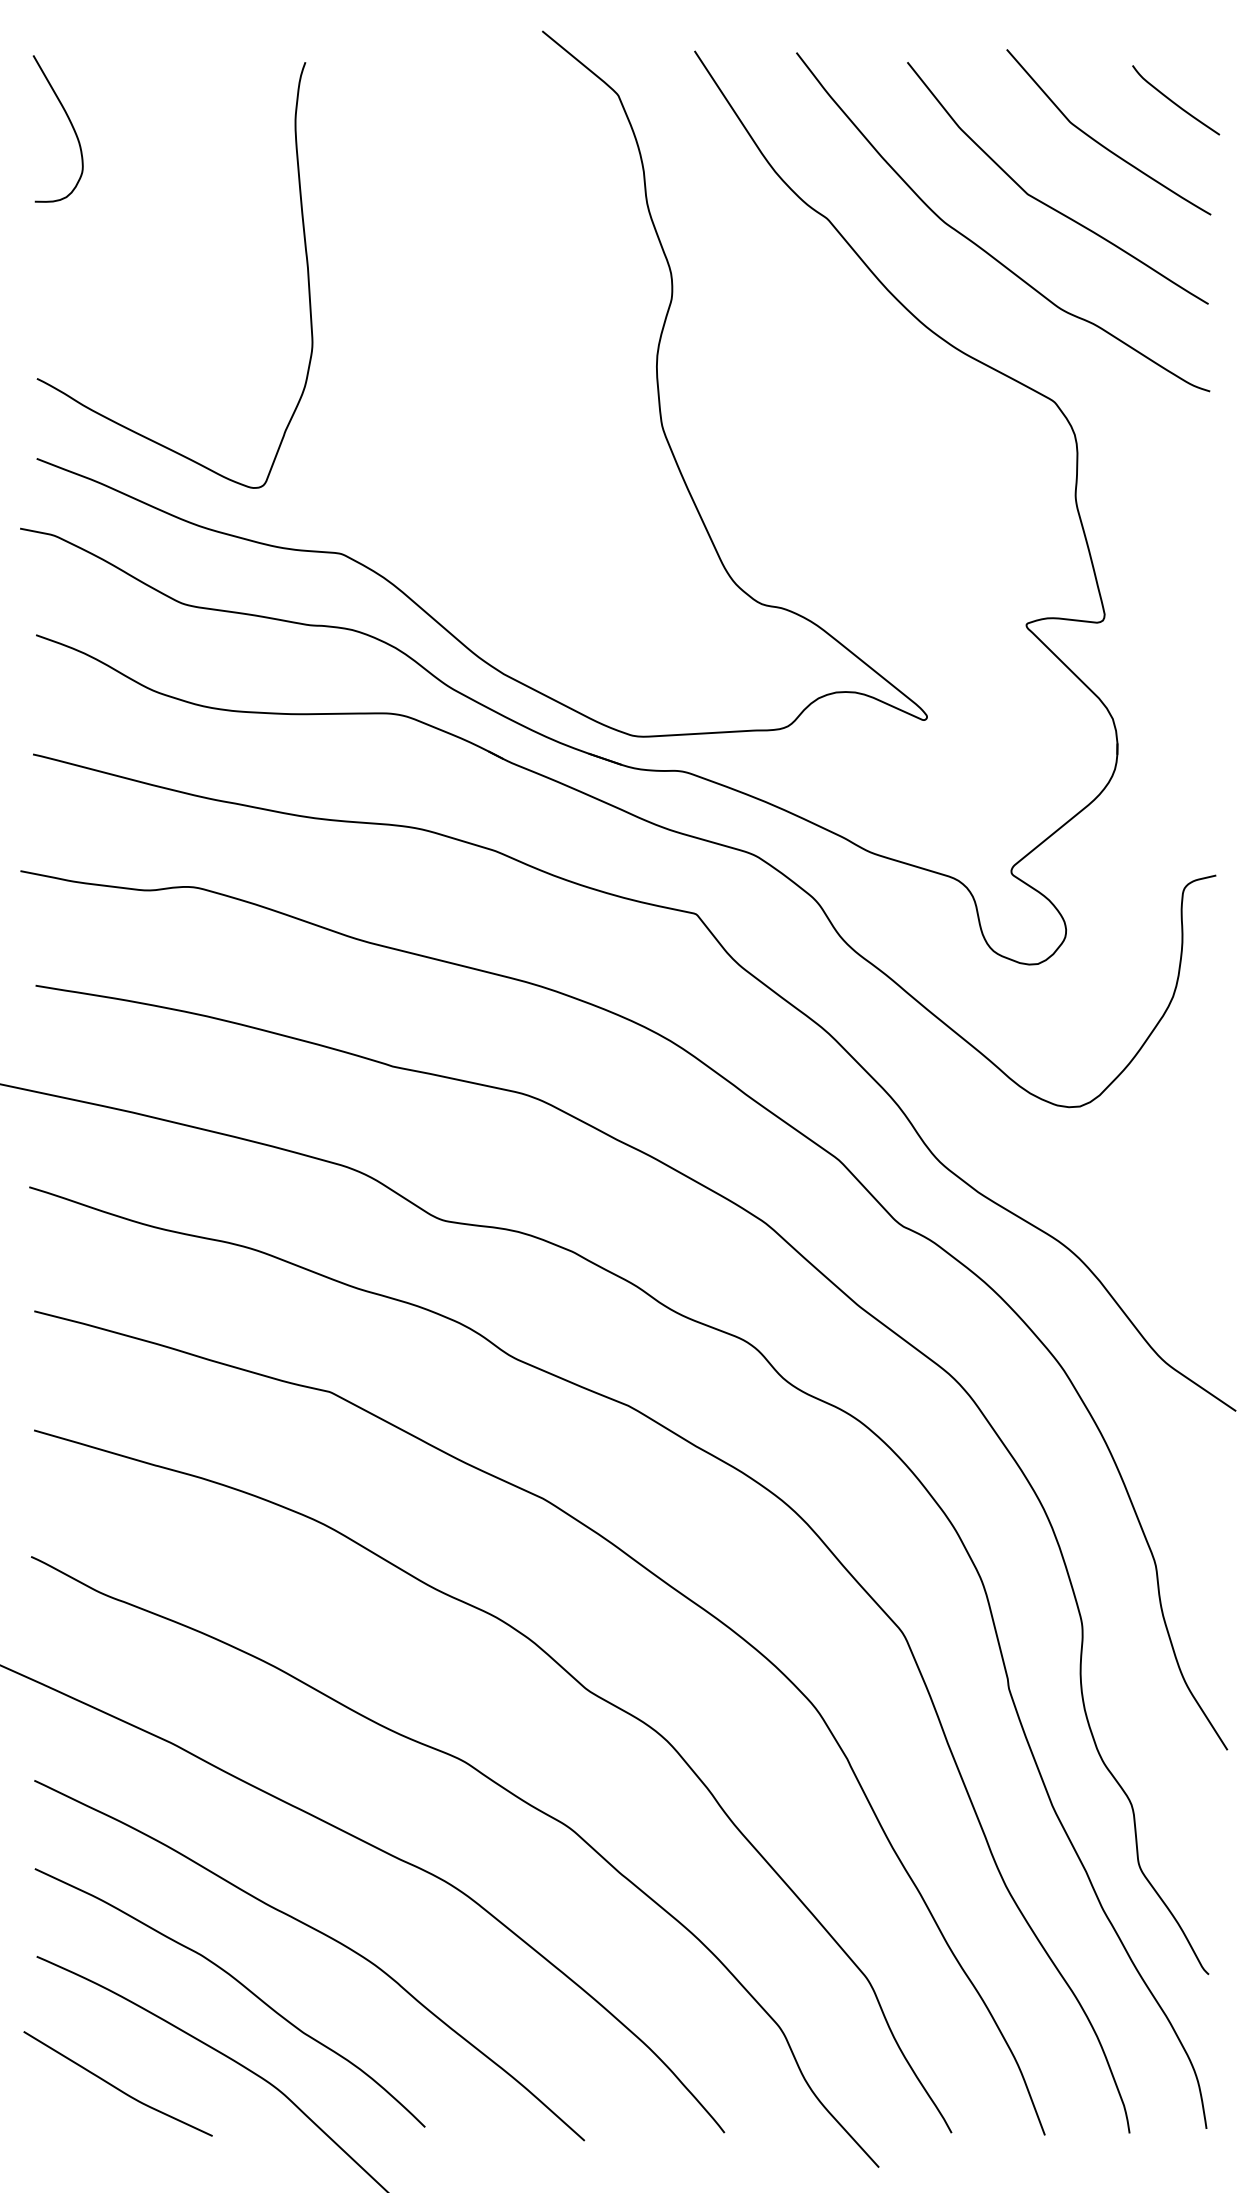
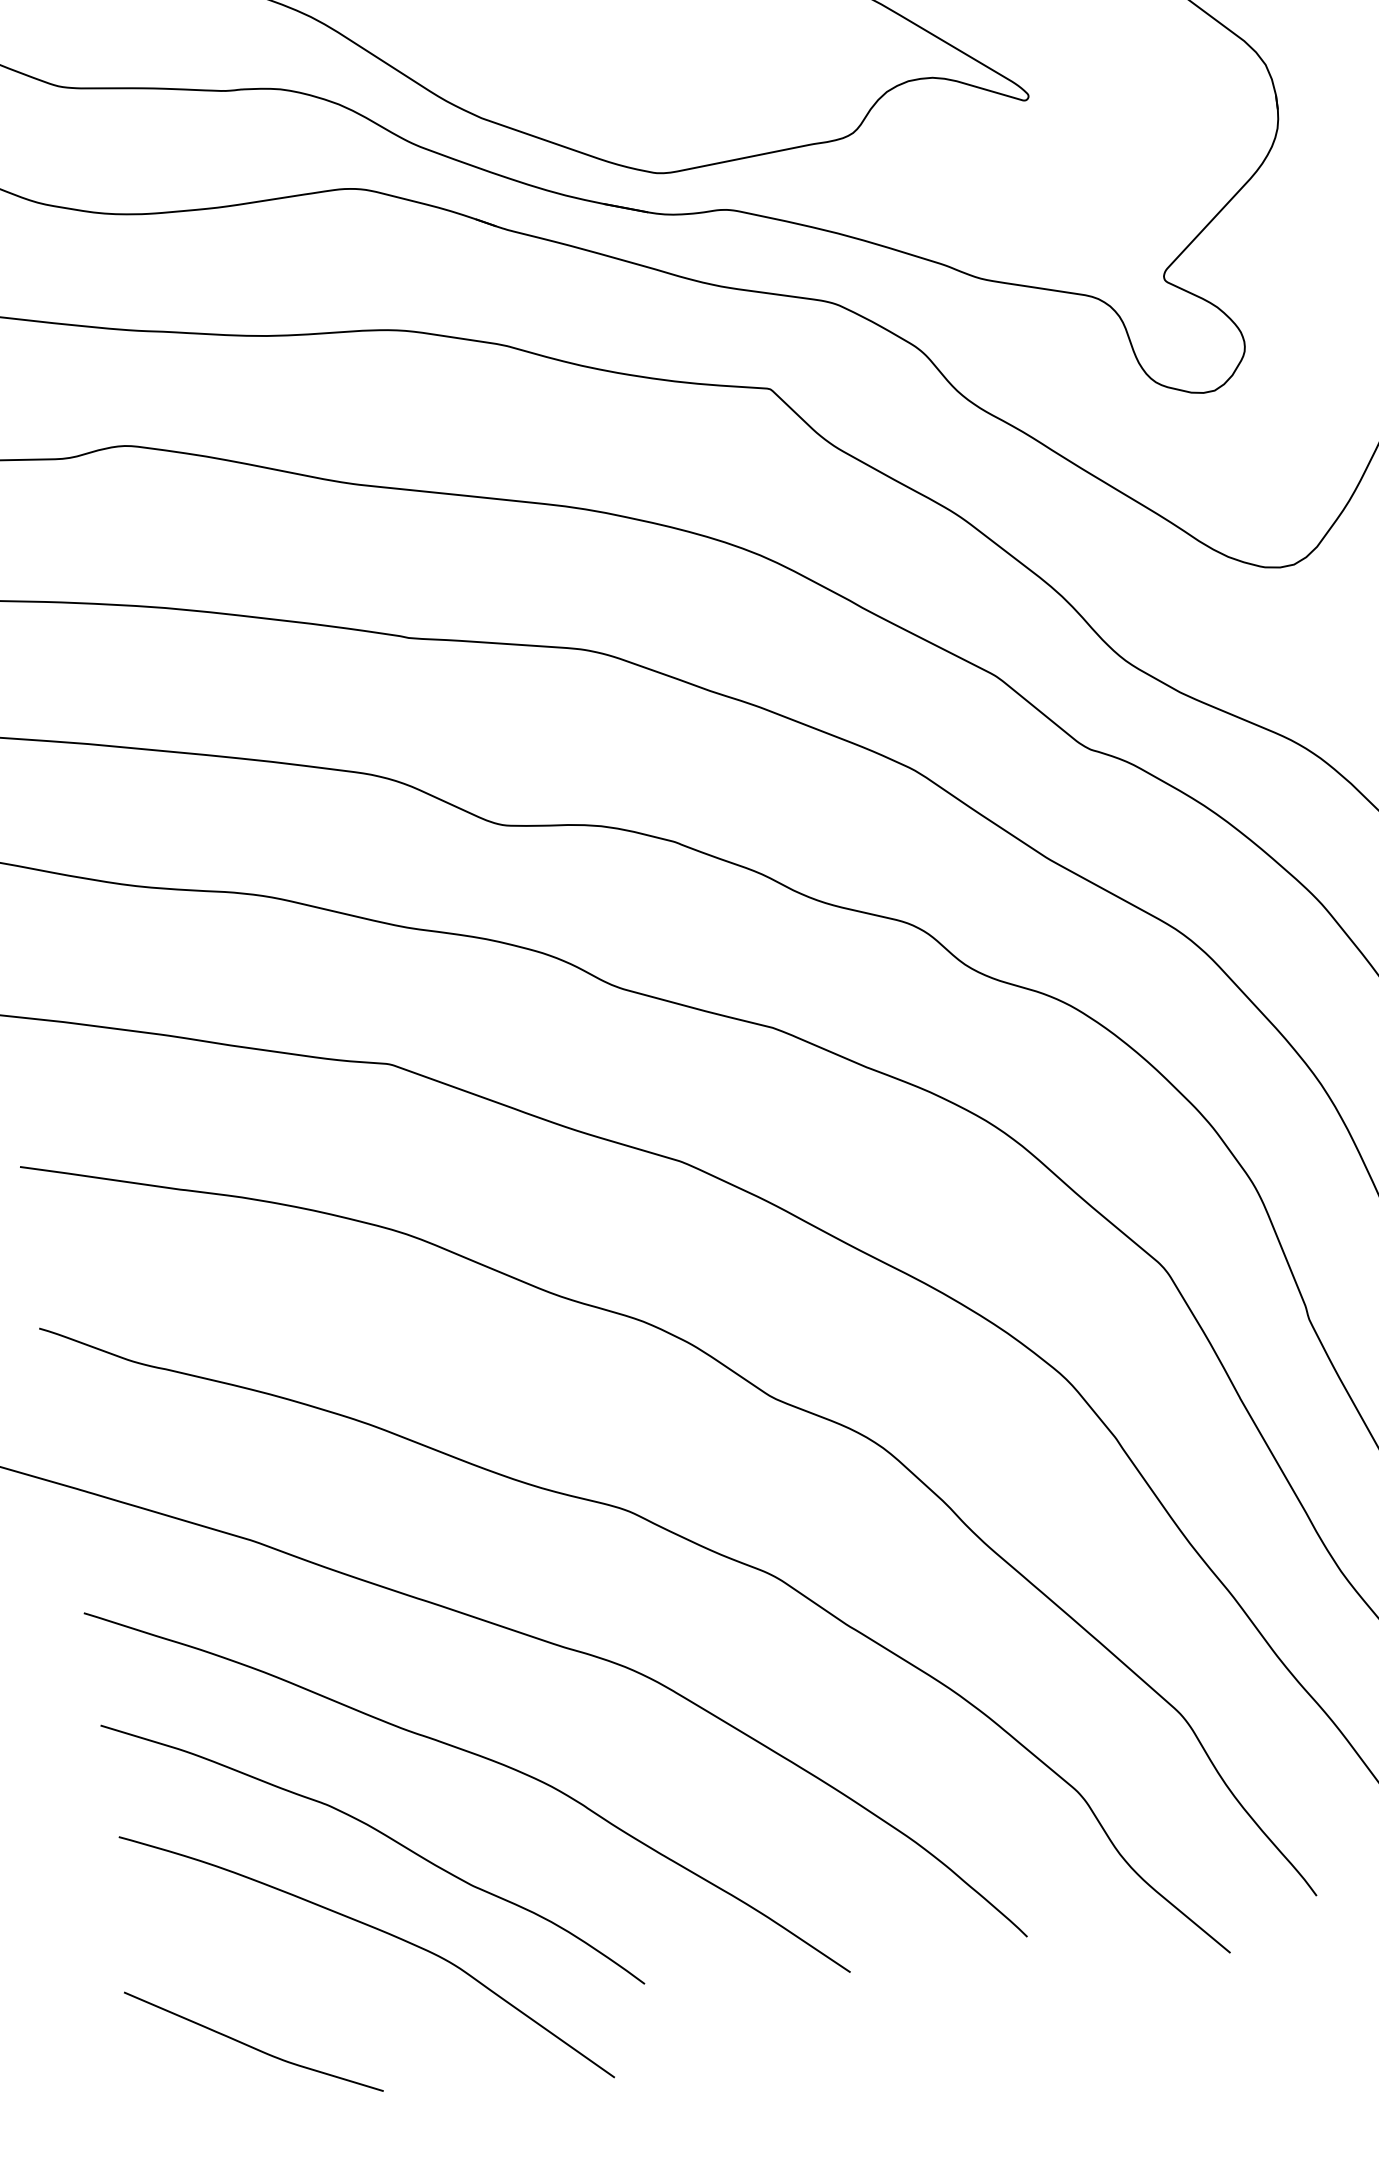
curve: (114, 2085) -> (249, 2044), moved

